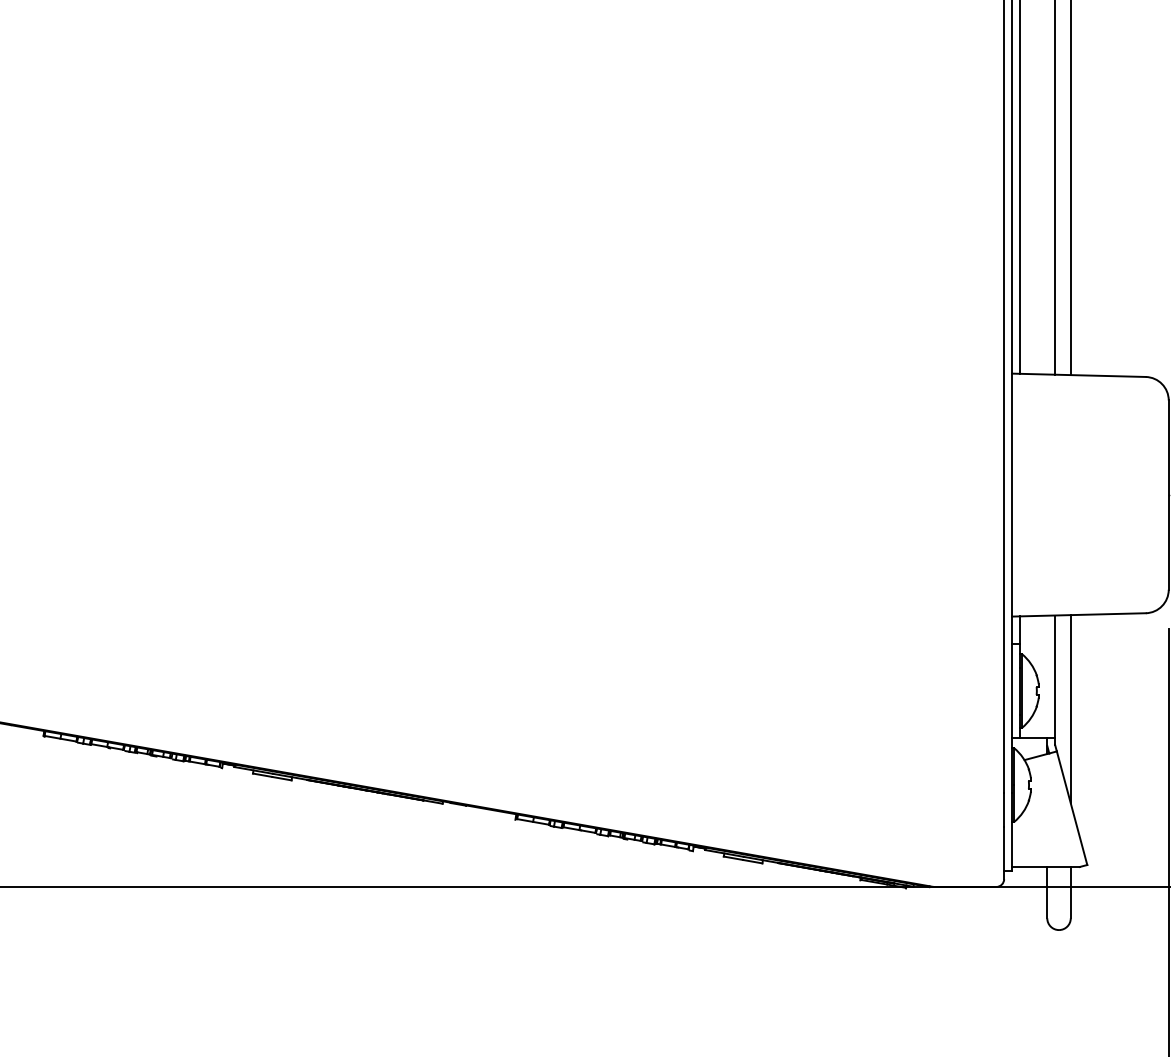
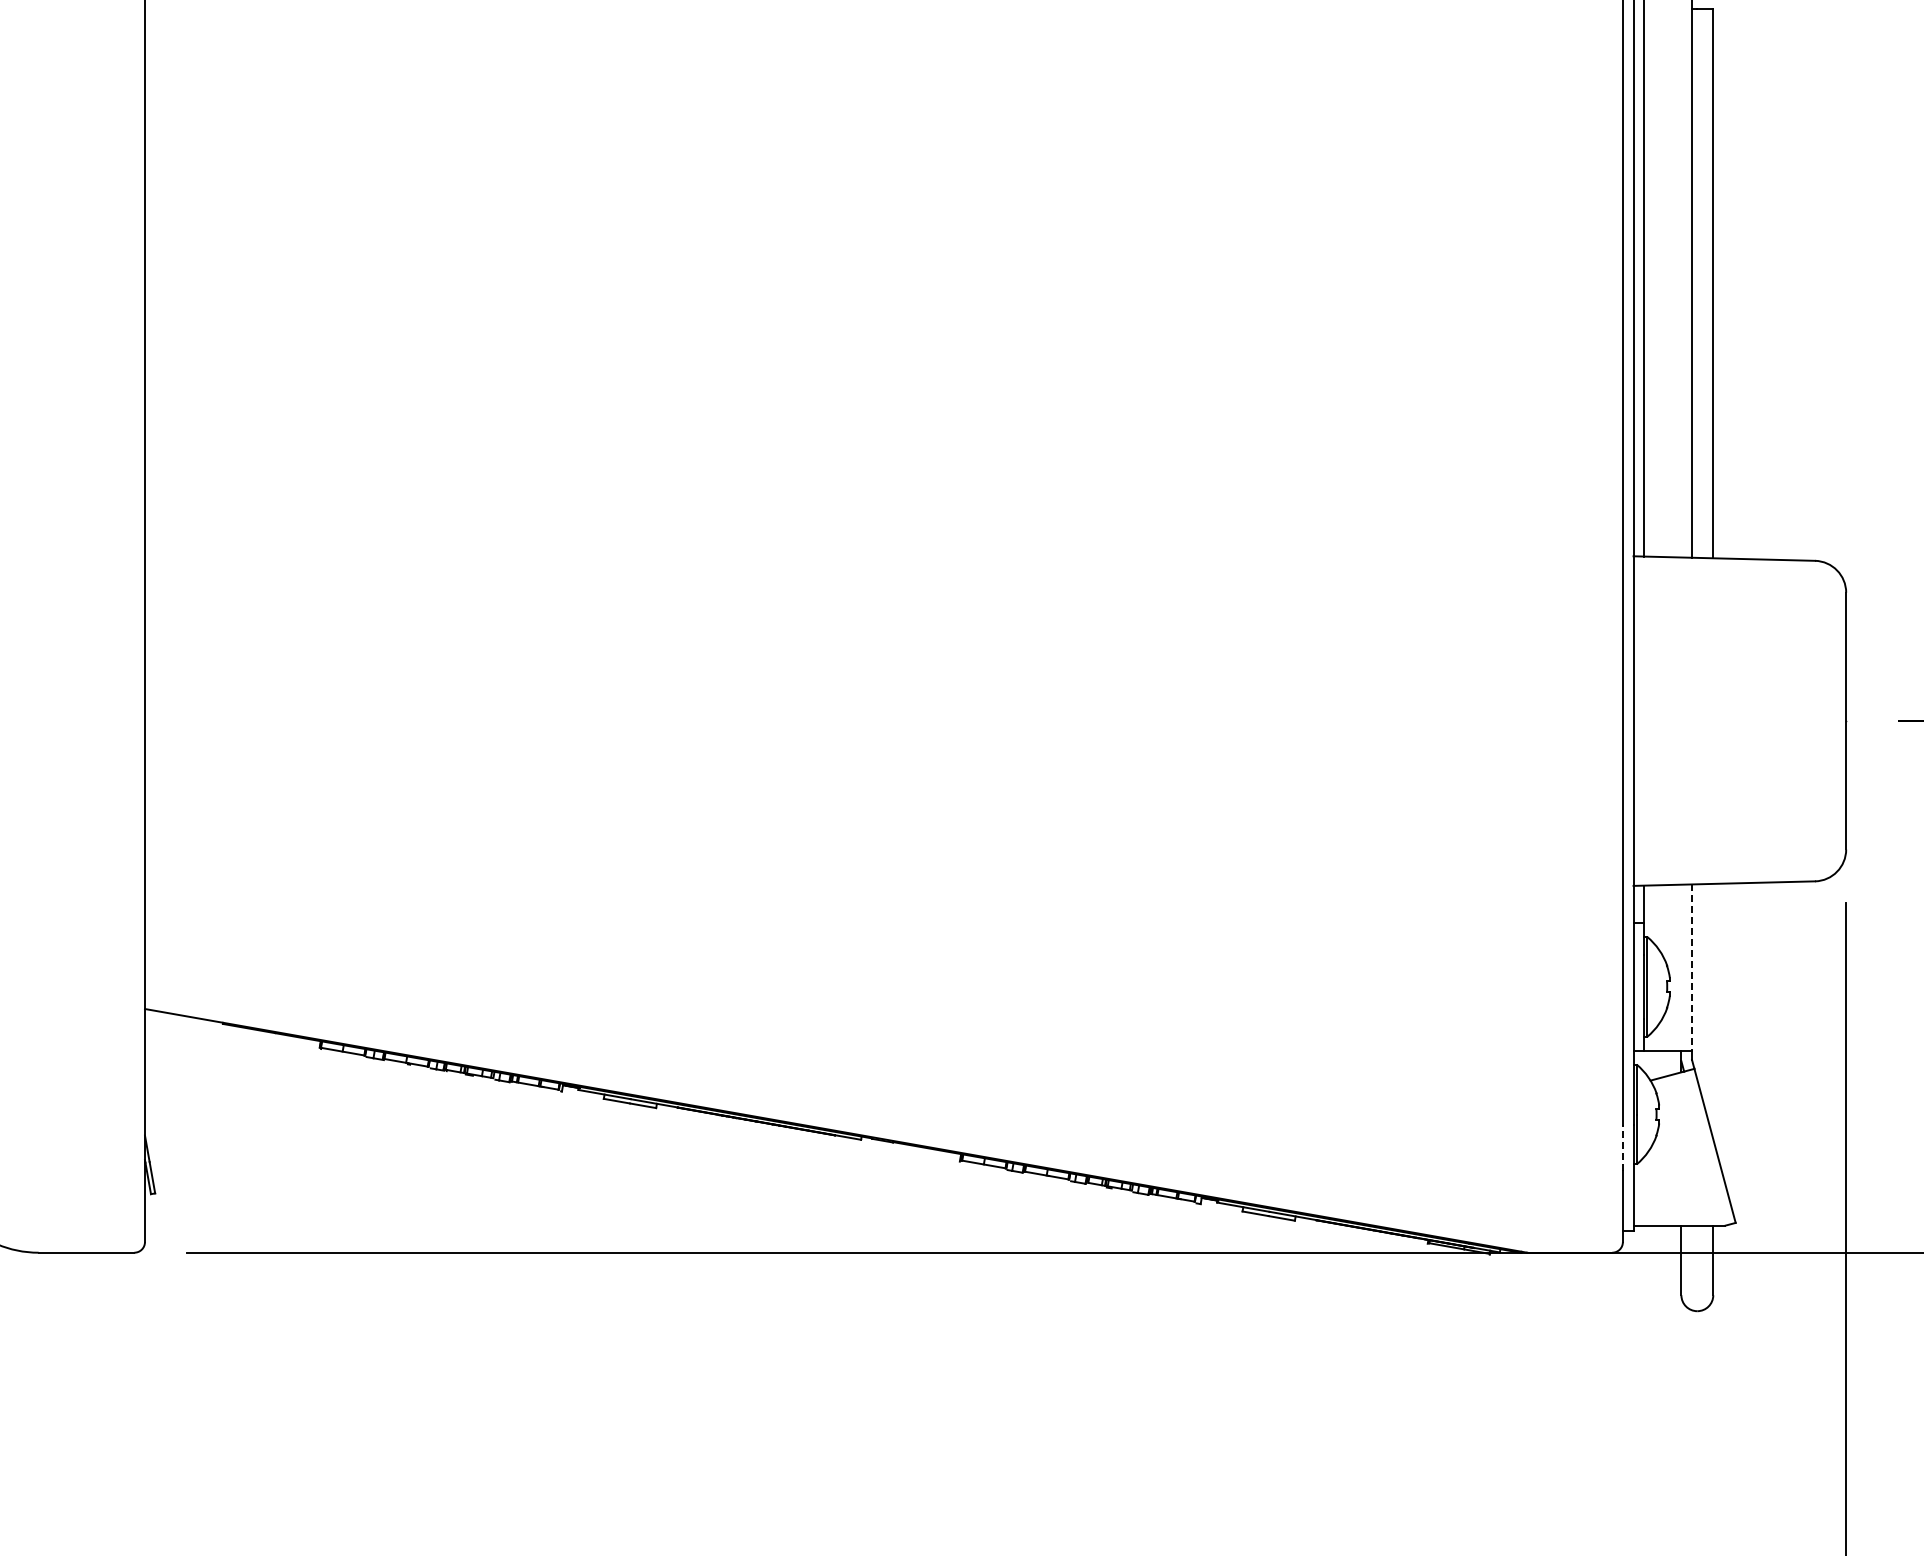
line: (1055, 677) -> (1692, 968), solid -> dashed
line: (1070, 709) -> (1713, 1011), removed
line: (1003, 809) -> (1622, 1147), solid -> dashed

